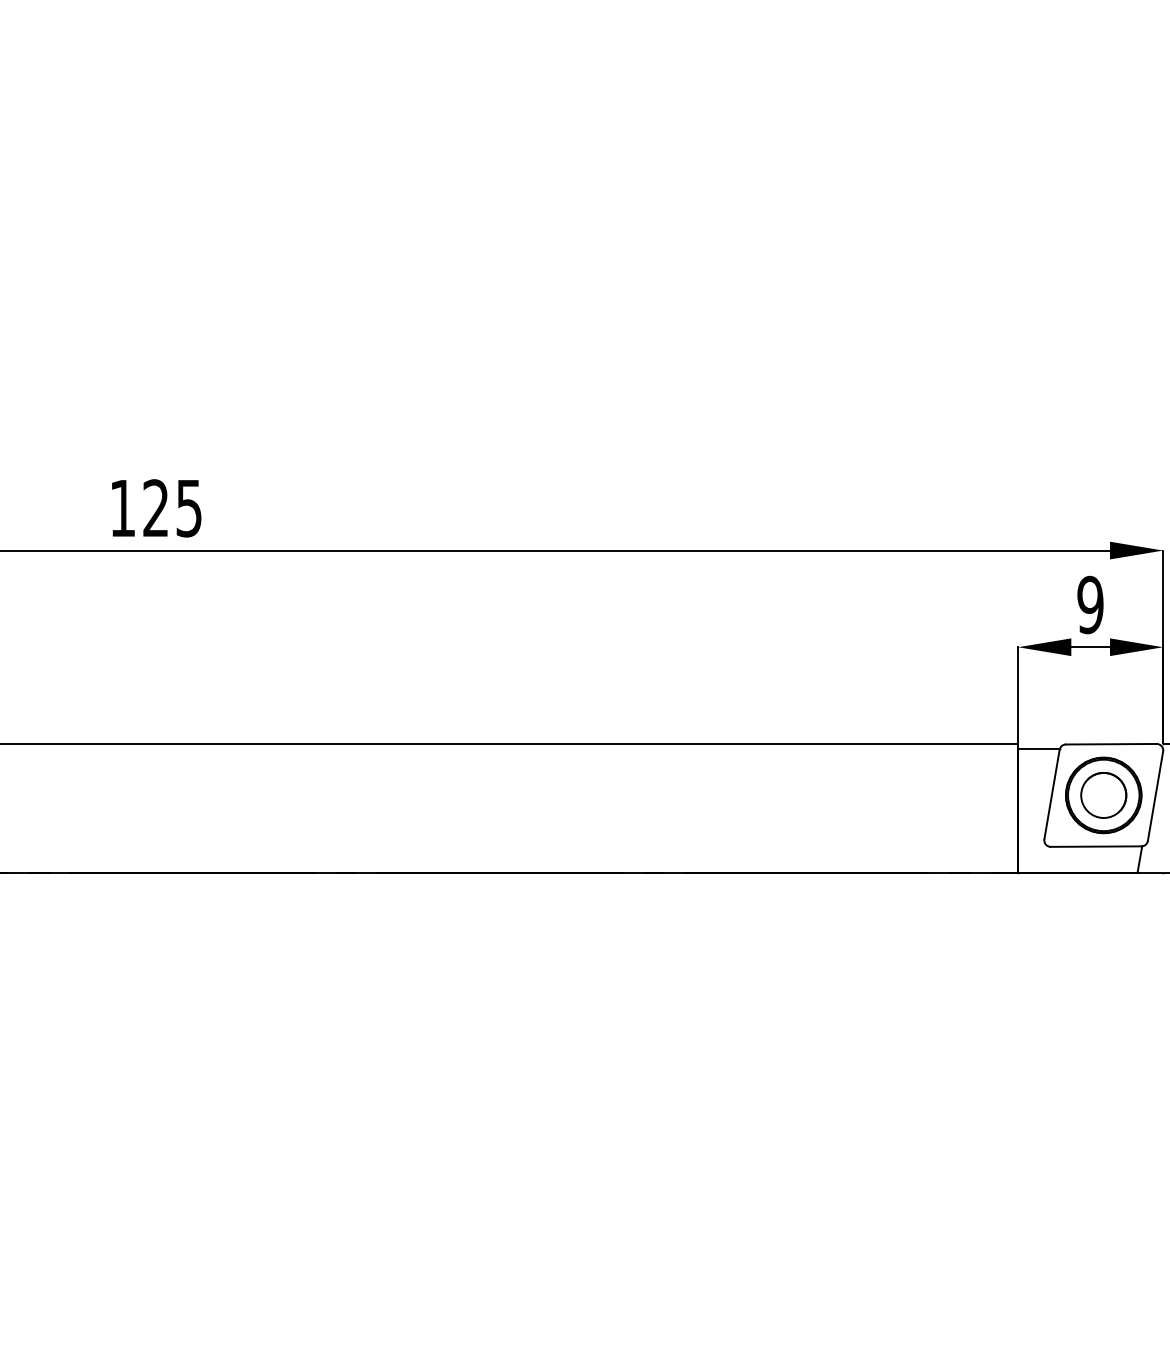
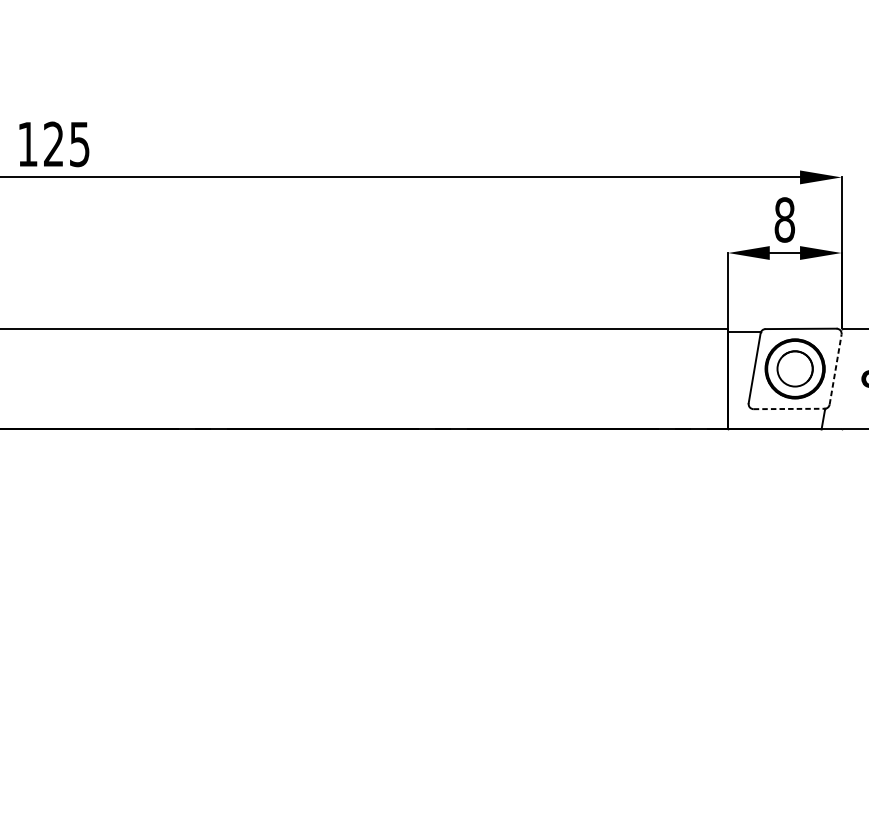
text: (1090, 605) -> (784, 220), 9 -> 8
line: (1155, 795) -> (835, 368), solid -> dashed
line: (1096, 846) -> (789, 408), solid -> dashed

